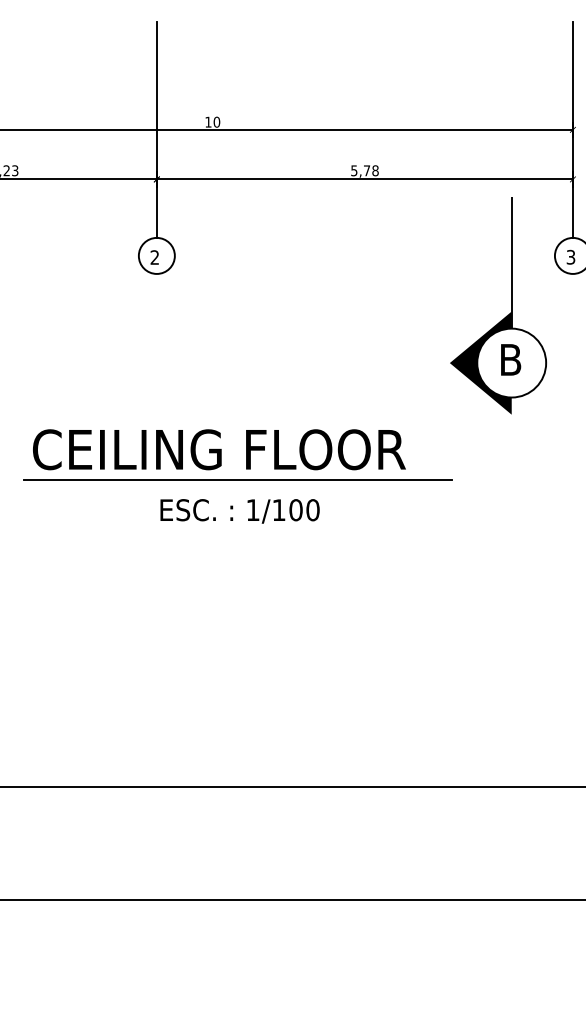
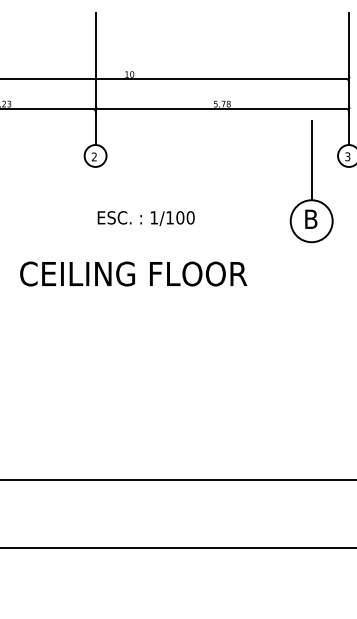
fill: (480, 361) -> (292, 220), removed
line: (237, 480) -> (144, 292), removed
text: (238, 511) -> (145, 218), moved

